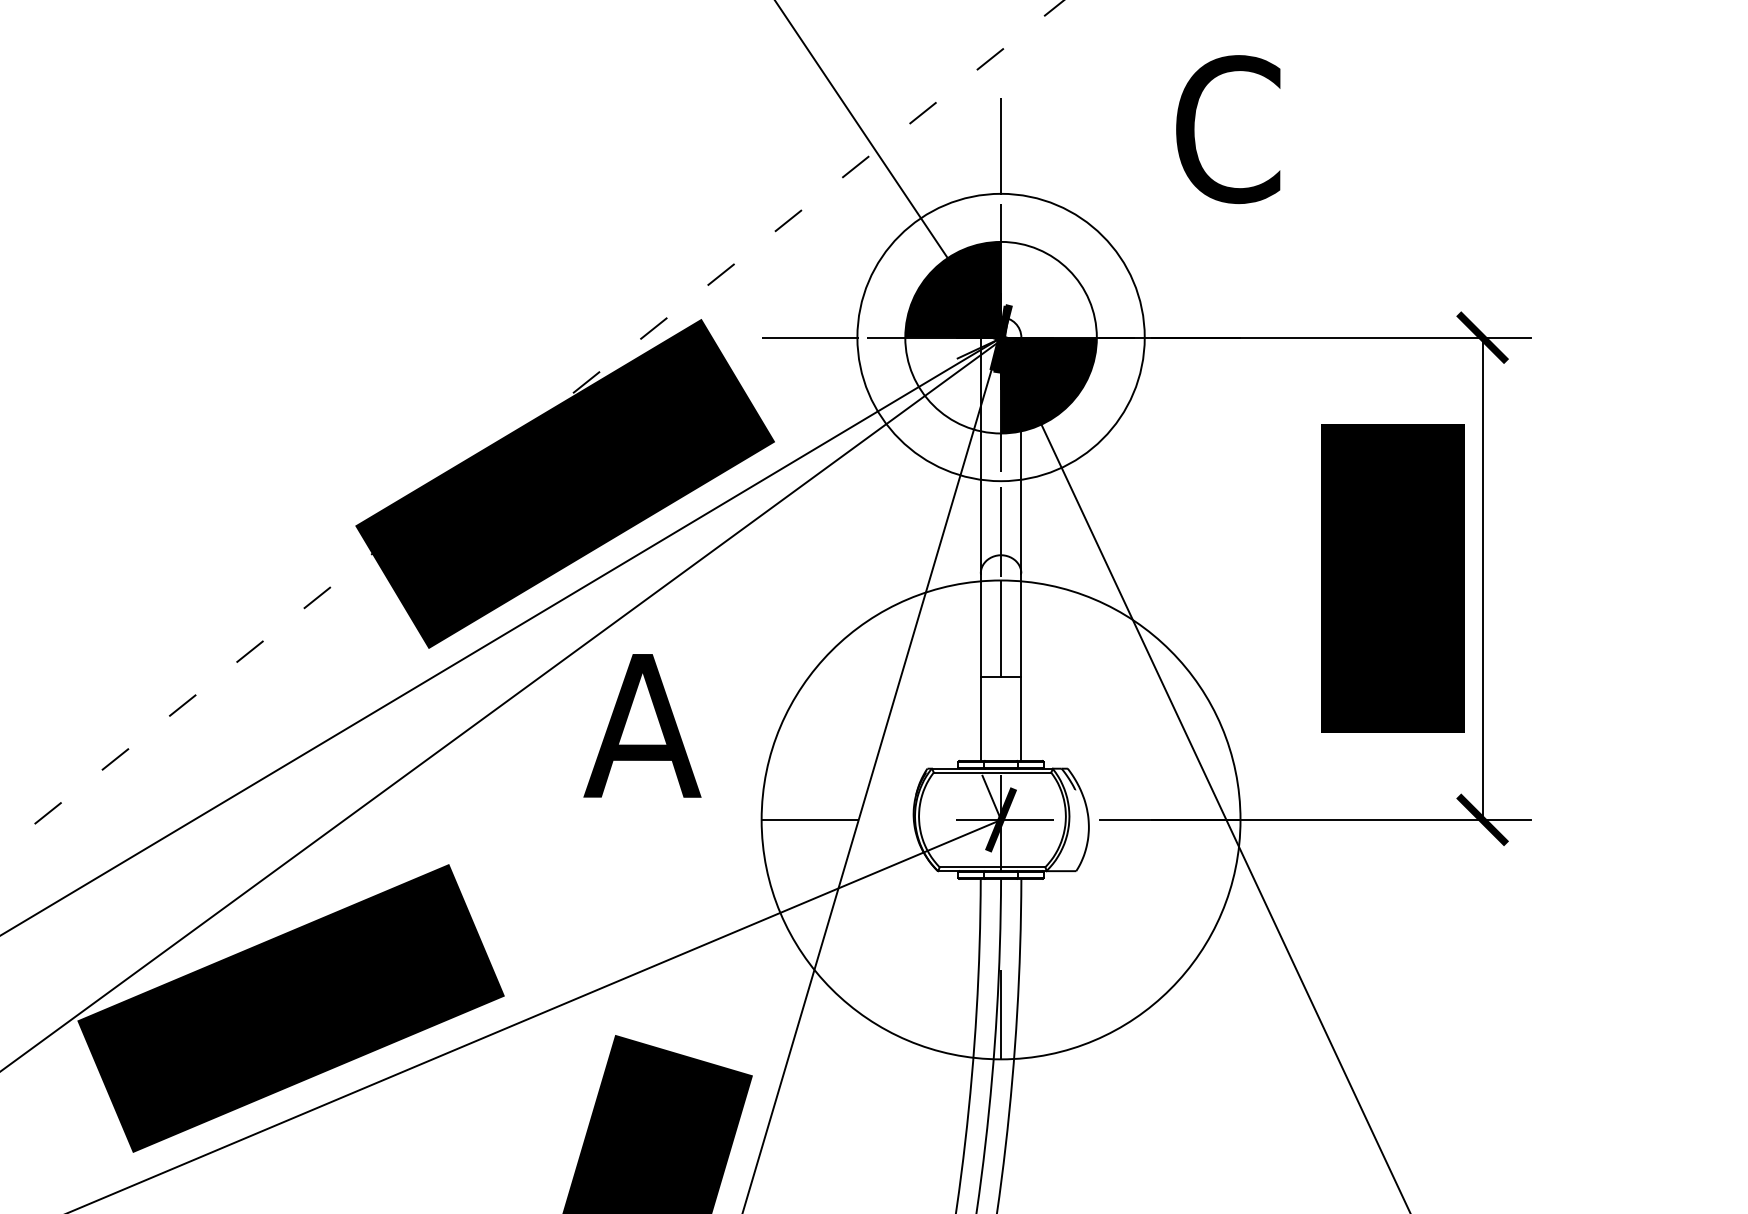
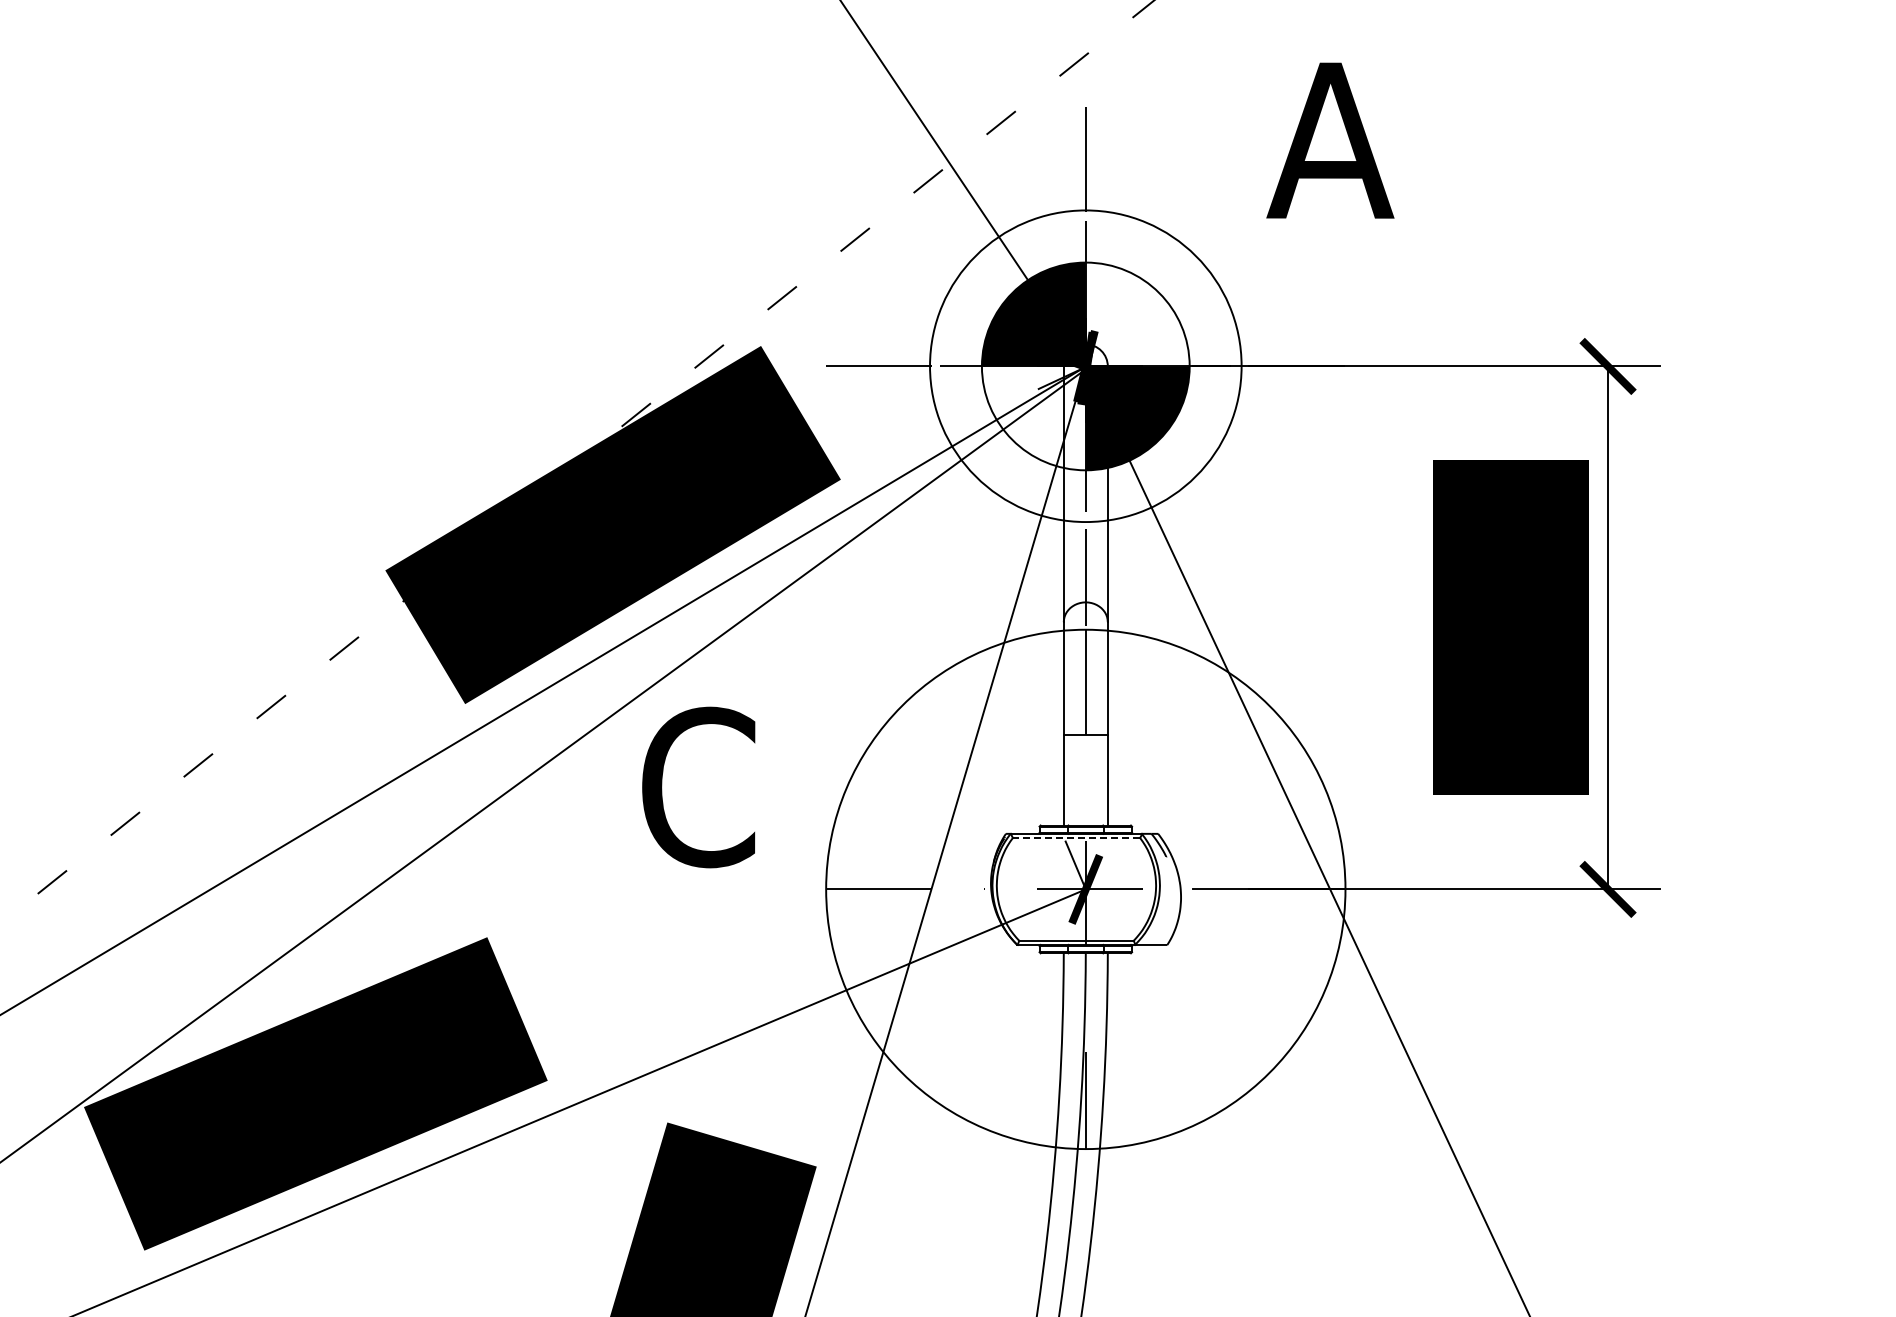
text: (1226, 129) -> (1330, 140), C -> A
text: (642, 725) -> (696, 787), A -> C
line: (992, 772) -> (1076, 838), solid -> dashed

